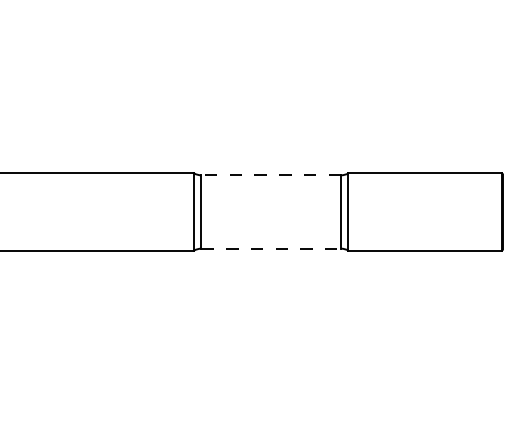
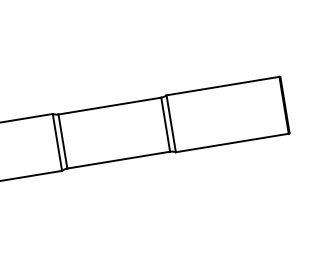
line: (271, 175) -> (110, 106), dashed -> solid
line: (271, 248) -> (118, 159), dashed -> solid

